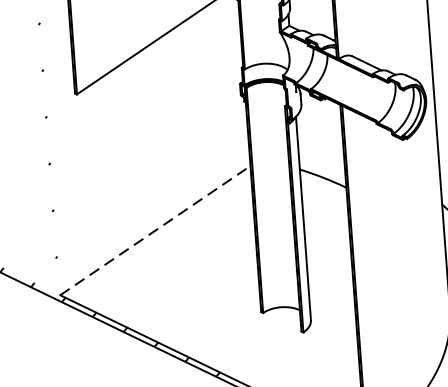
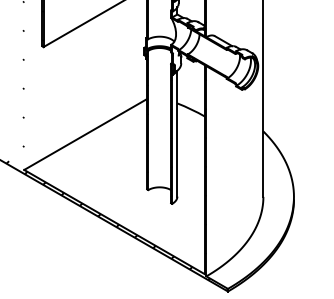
line: (155, 230) -> (85, 134), dashed -> solid

